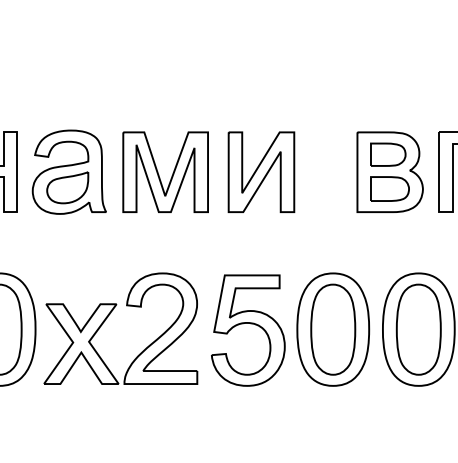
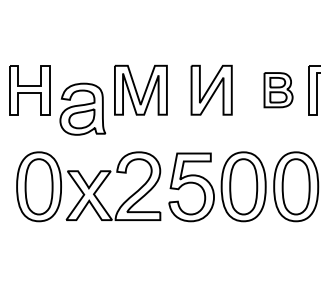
part: (68, 170) -> (82, 108), moved
part: (261, 170) -> (211, 89), moved
part: (389, 170) -> (278, 89), size x0.7

